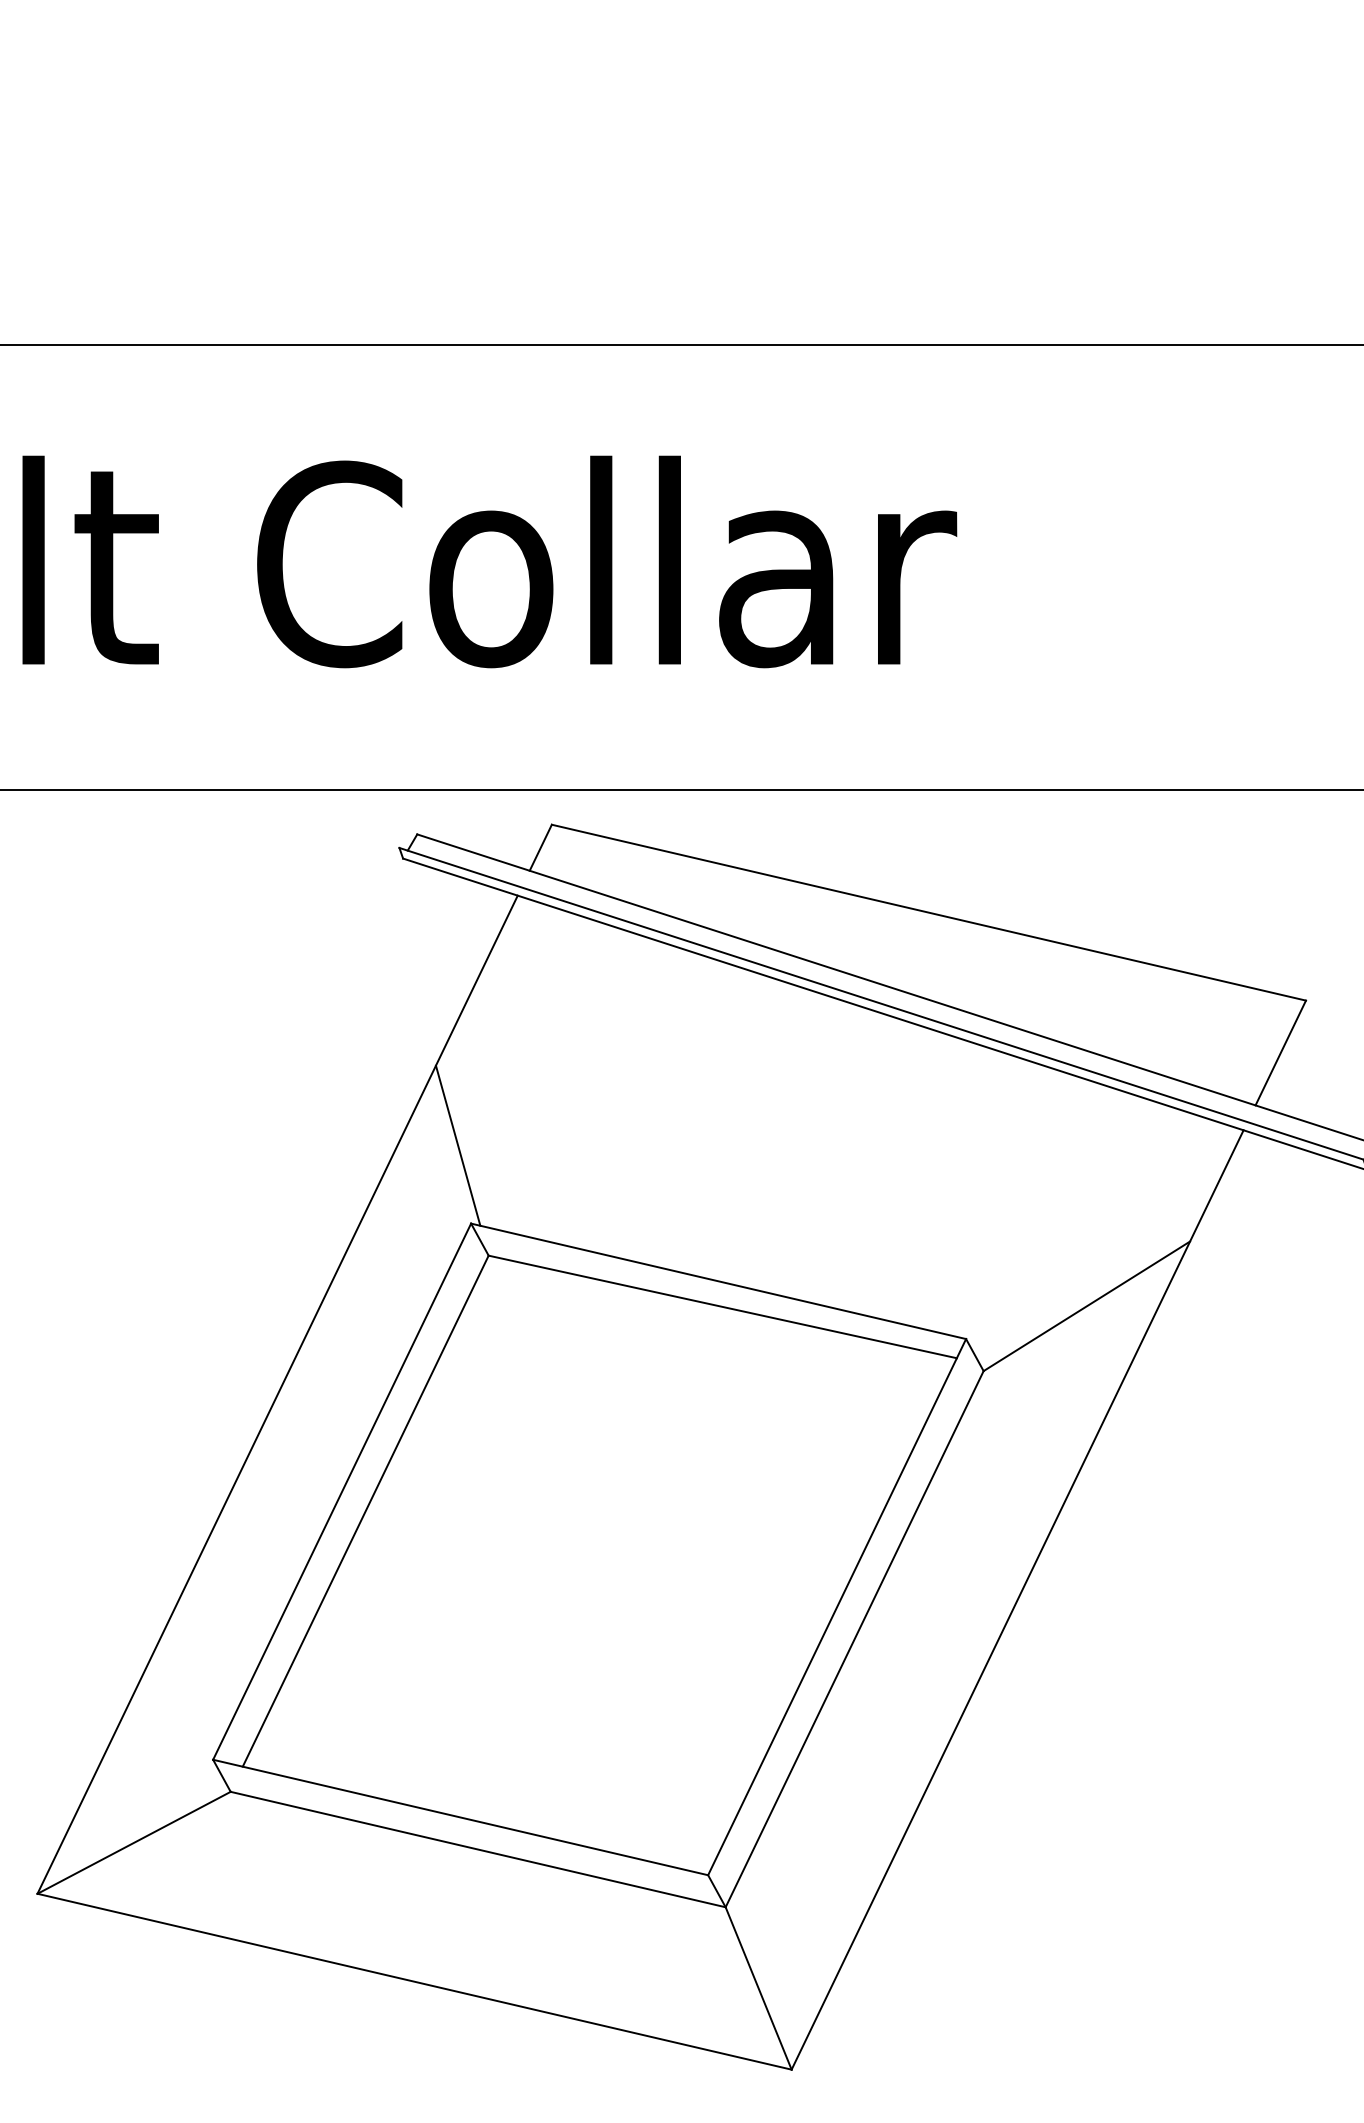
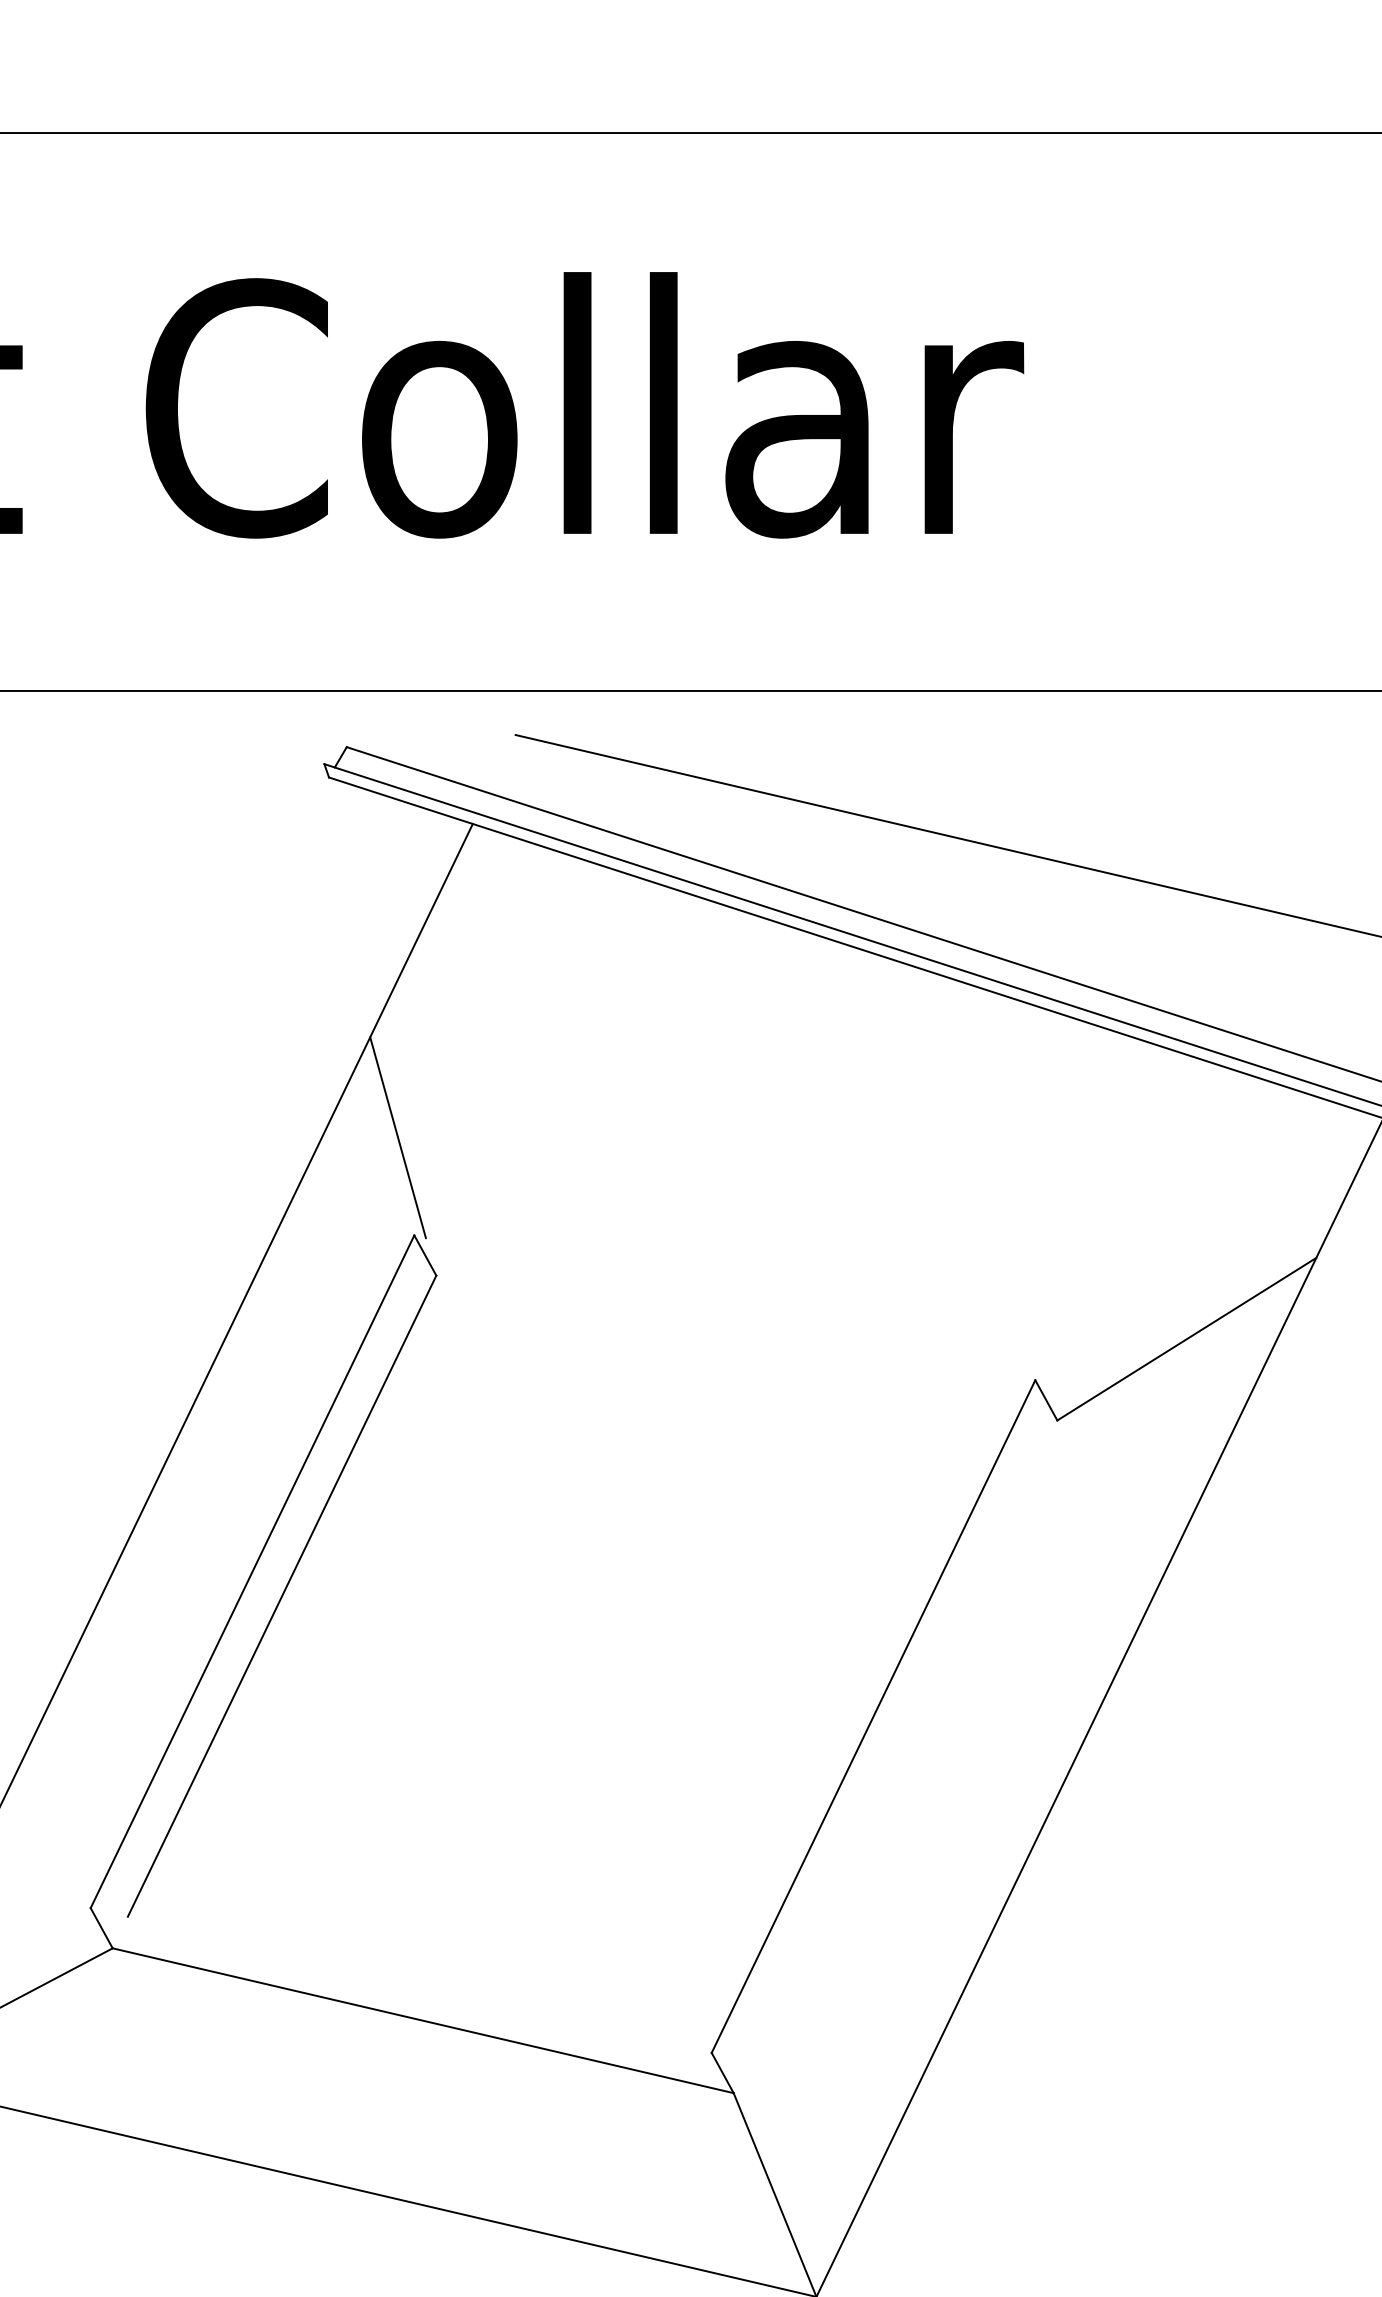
line: (540, 847) -> (501, 763), removed
line: (718, 1281) -> (724, 1308), removed
line: (722, 1306) -> (729, 1339), removed
line: (854, 1639) -> (895, 1757), removed
line: (460, 1817) -> (401, 1980), removed

